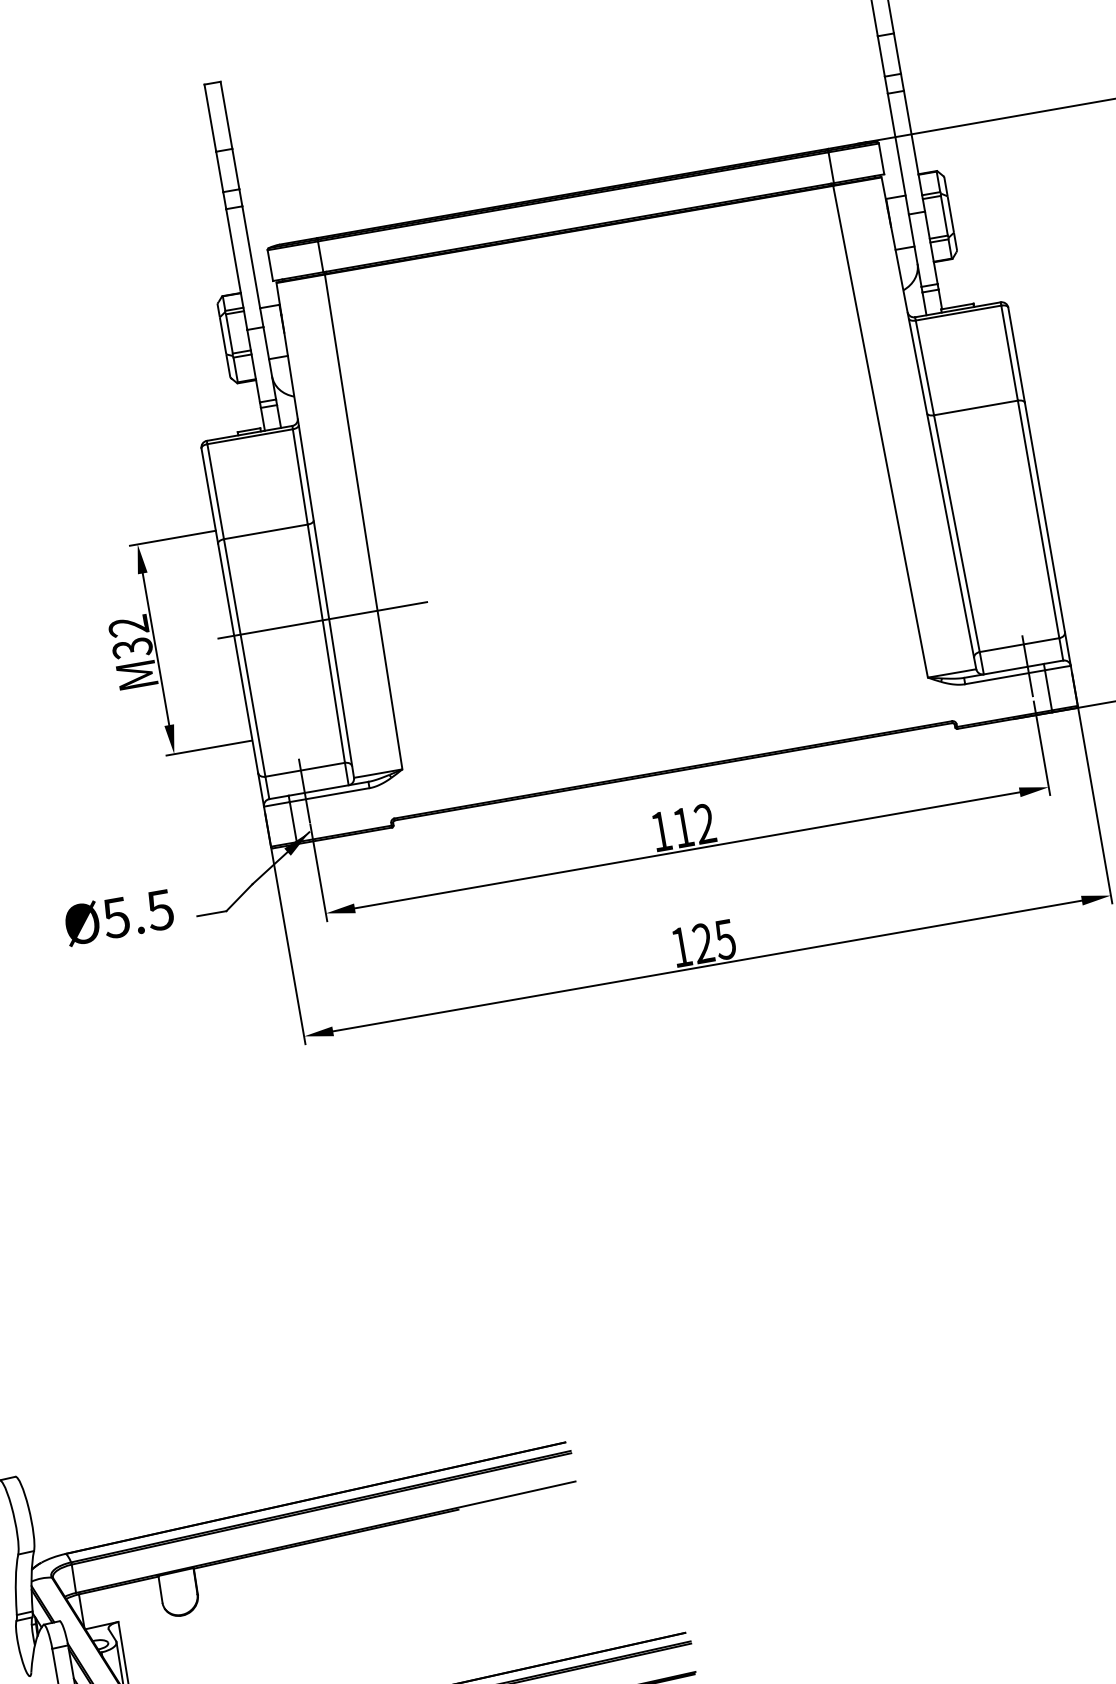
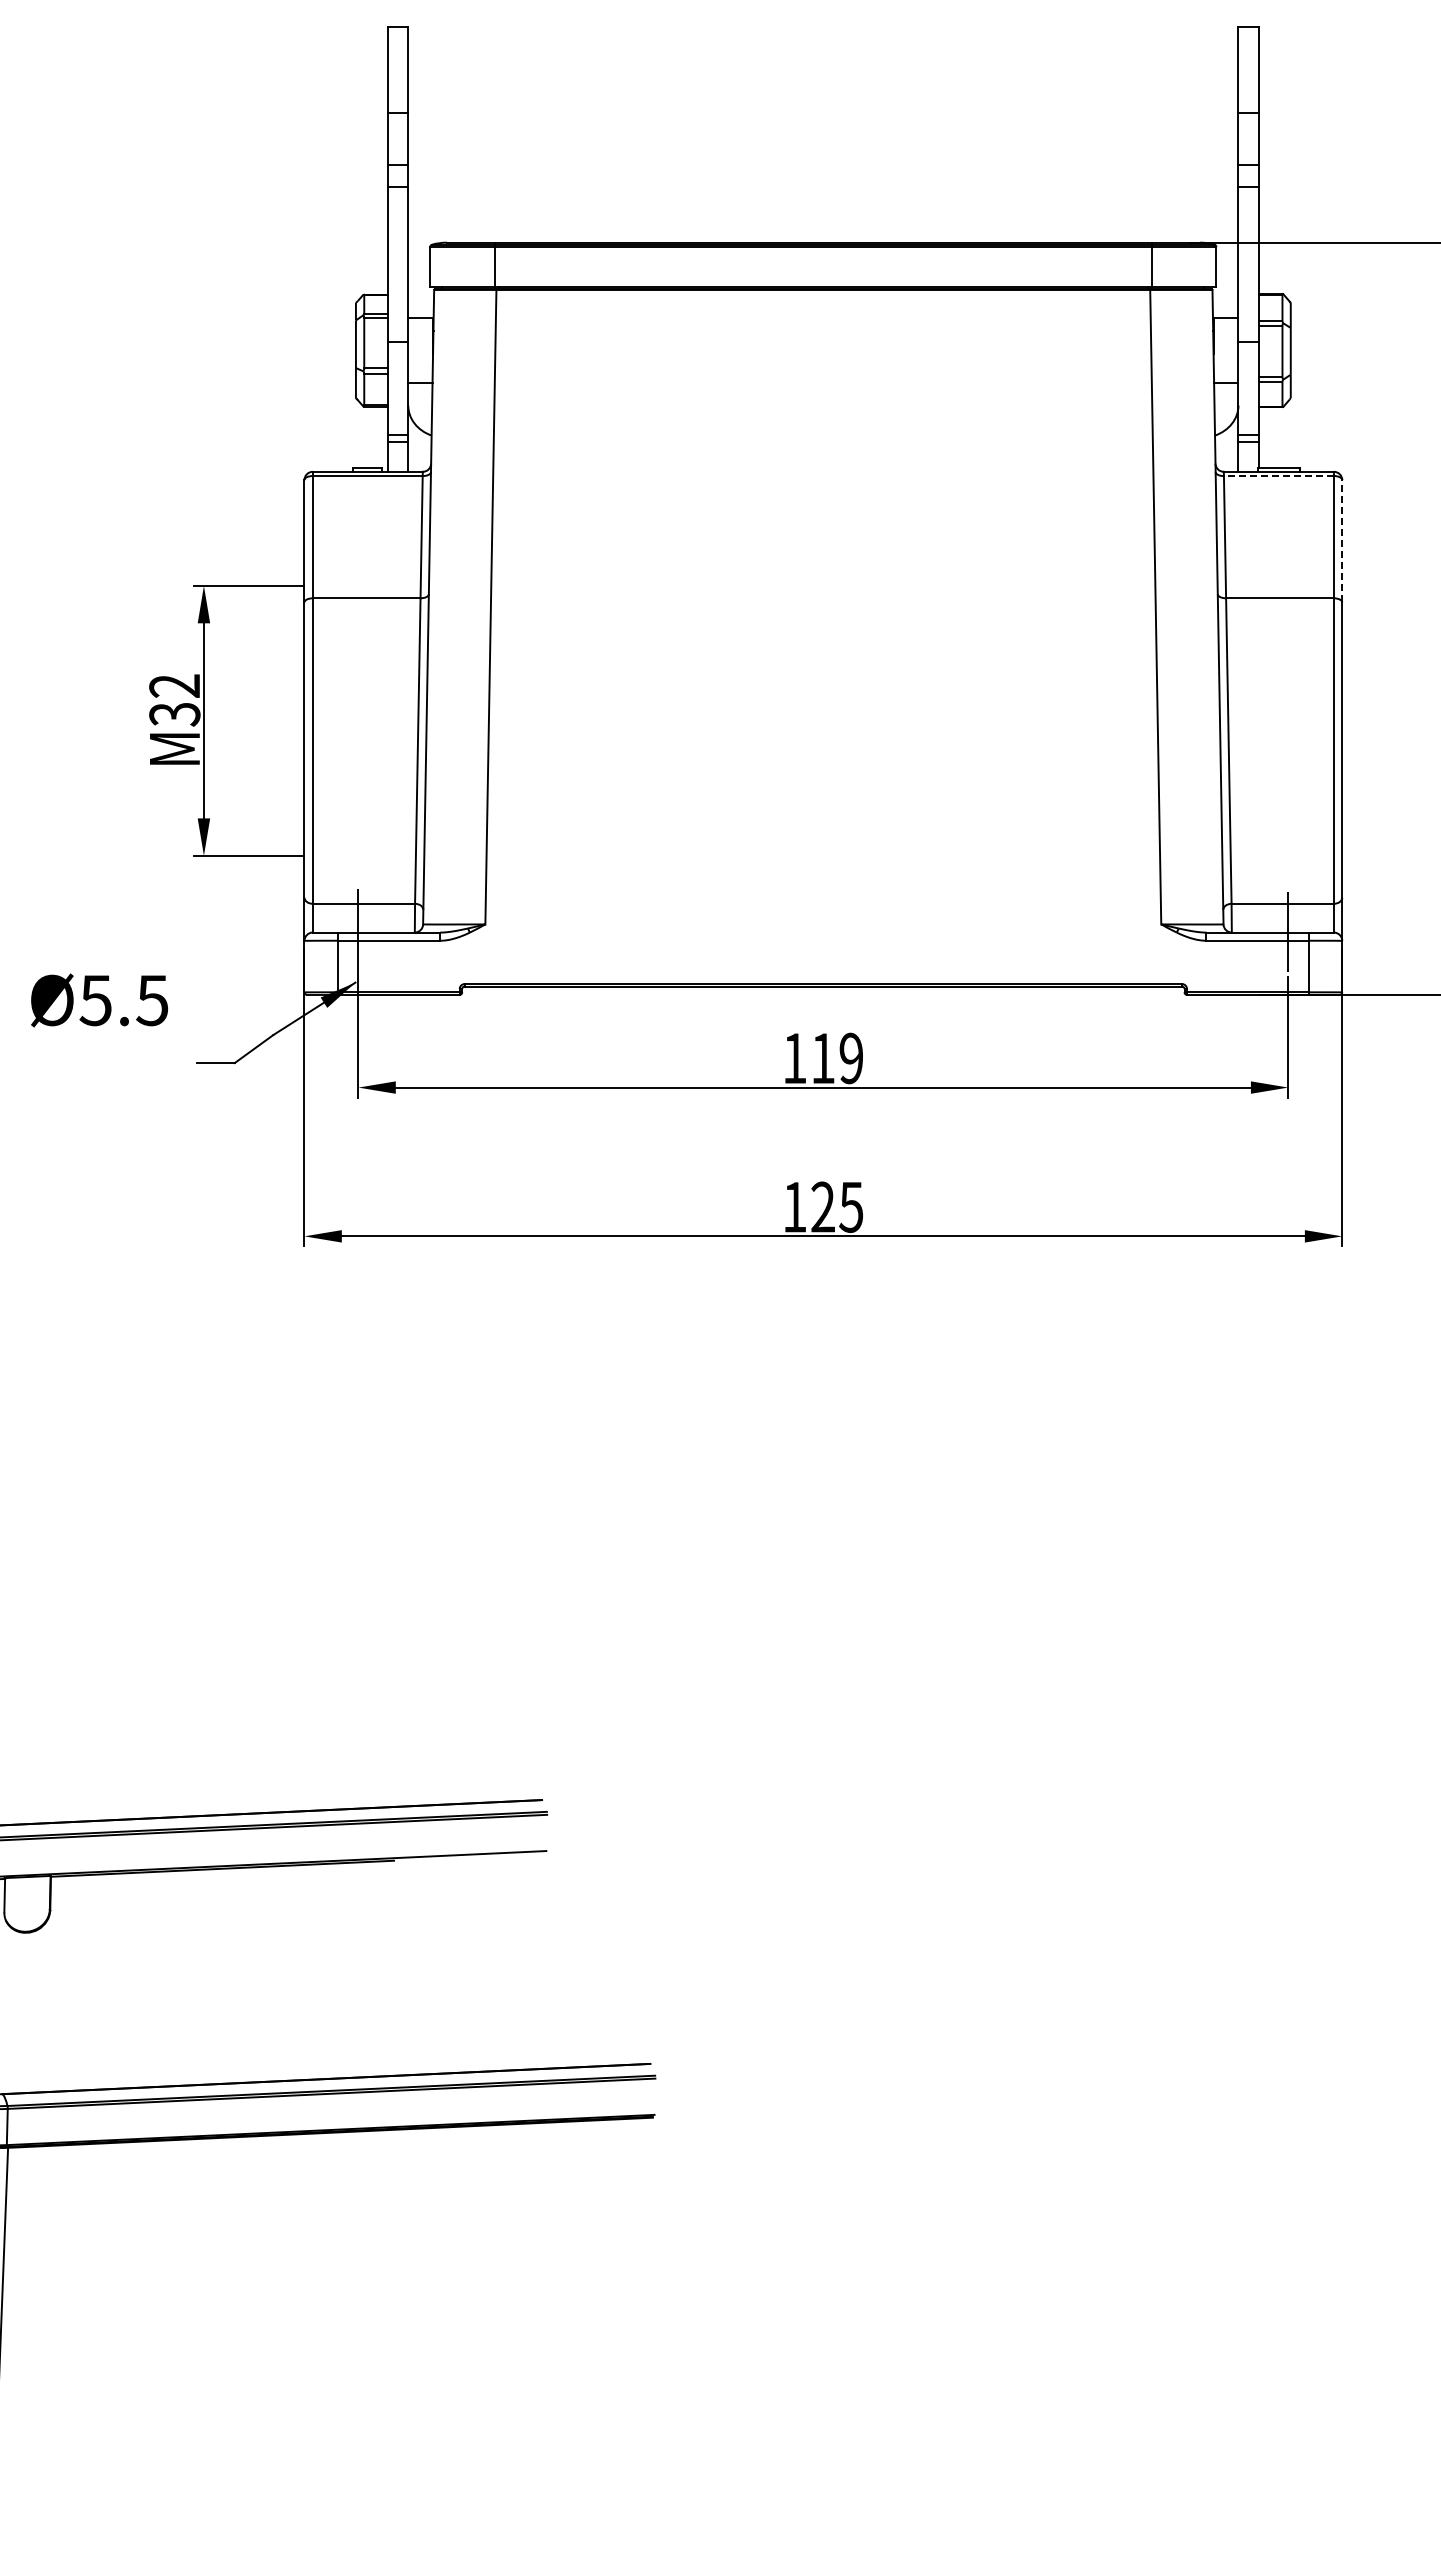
line: (958, 313) -> (1278, 476), solid -> dashed
line: (1016, 354) -> (1342, 540), solid -> dashed
line: (322, 620) -> (417, 721), removed
text: (705, 823) -> (851, 1058), 112 -> 119
text: (119, 917) -> (99, 1000), moved

